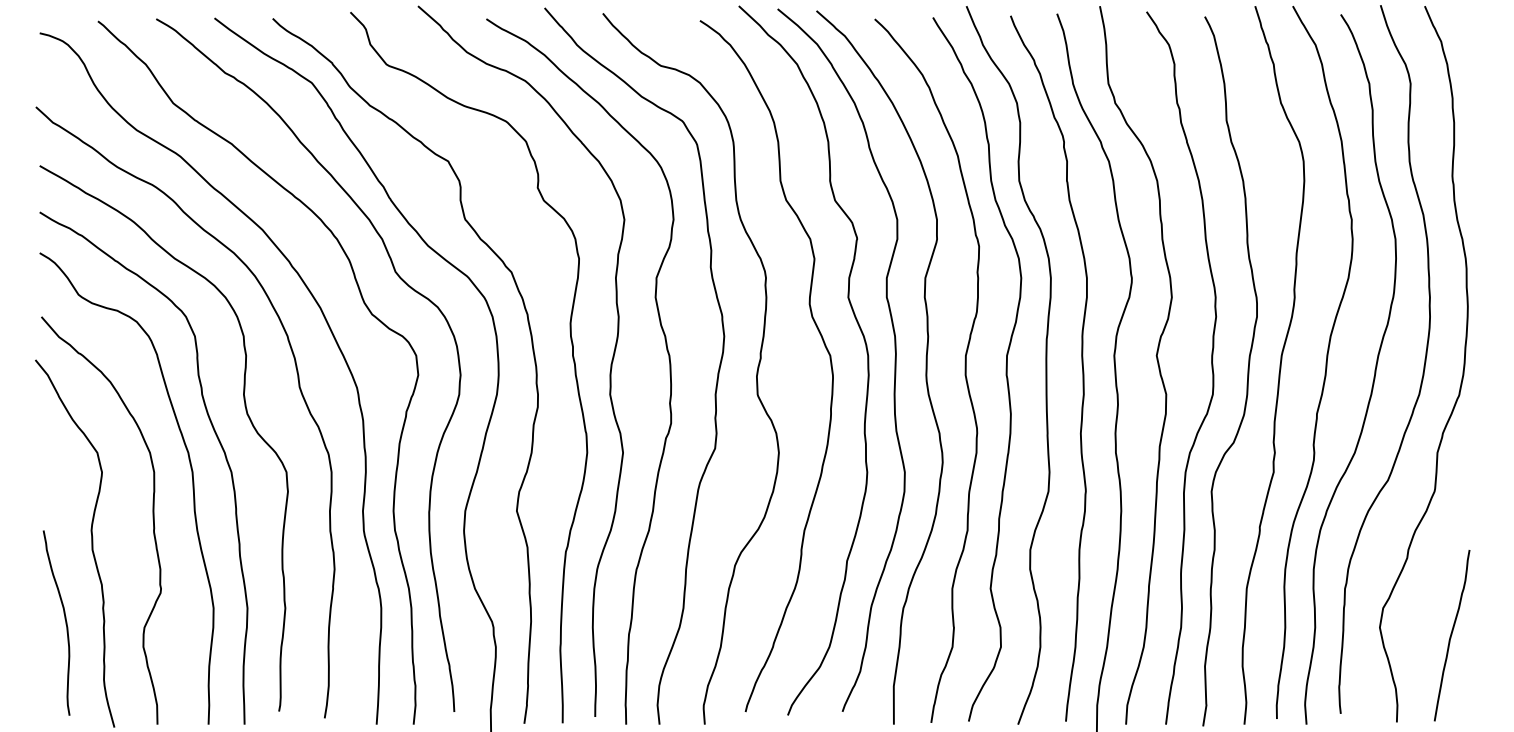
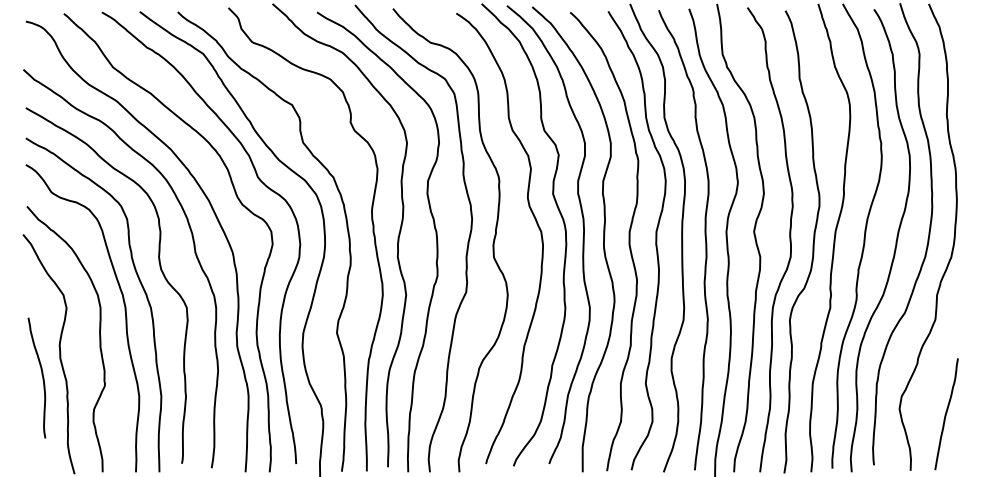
curve: (63, 617) -> (41, 374), moved

